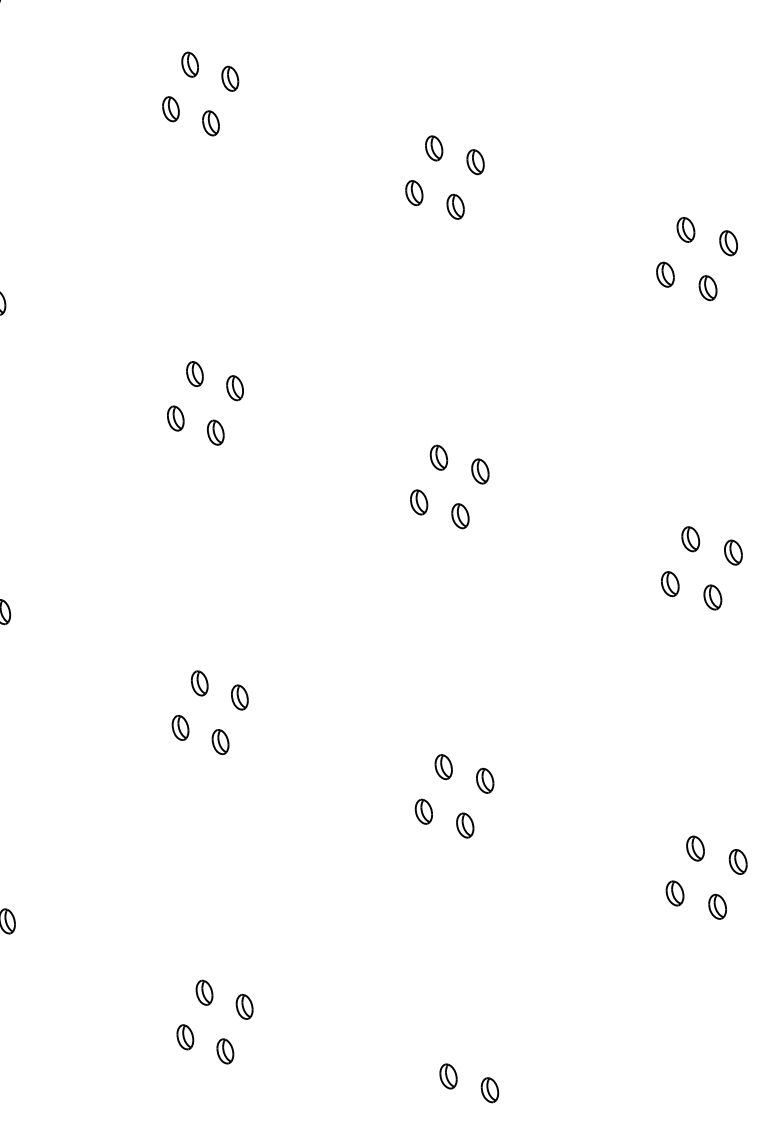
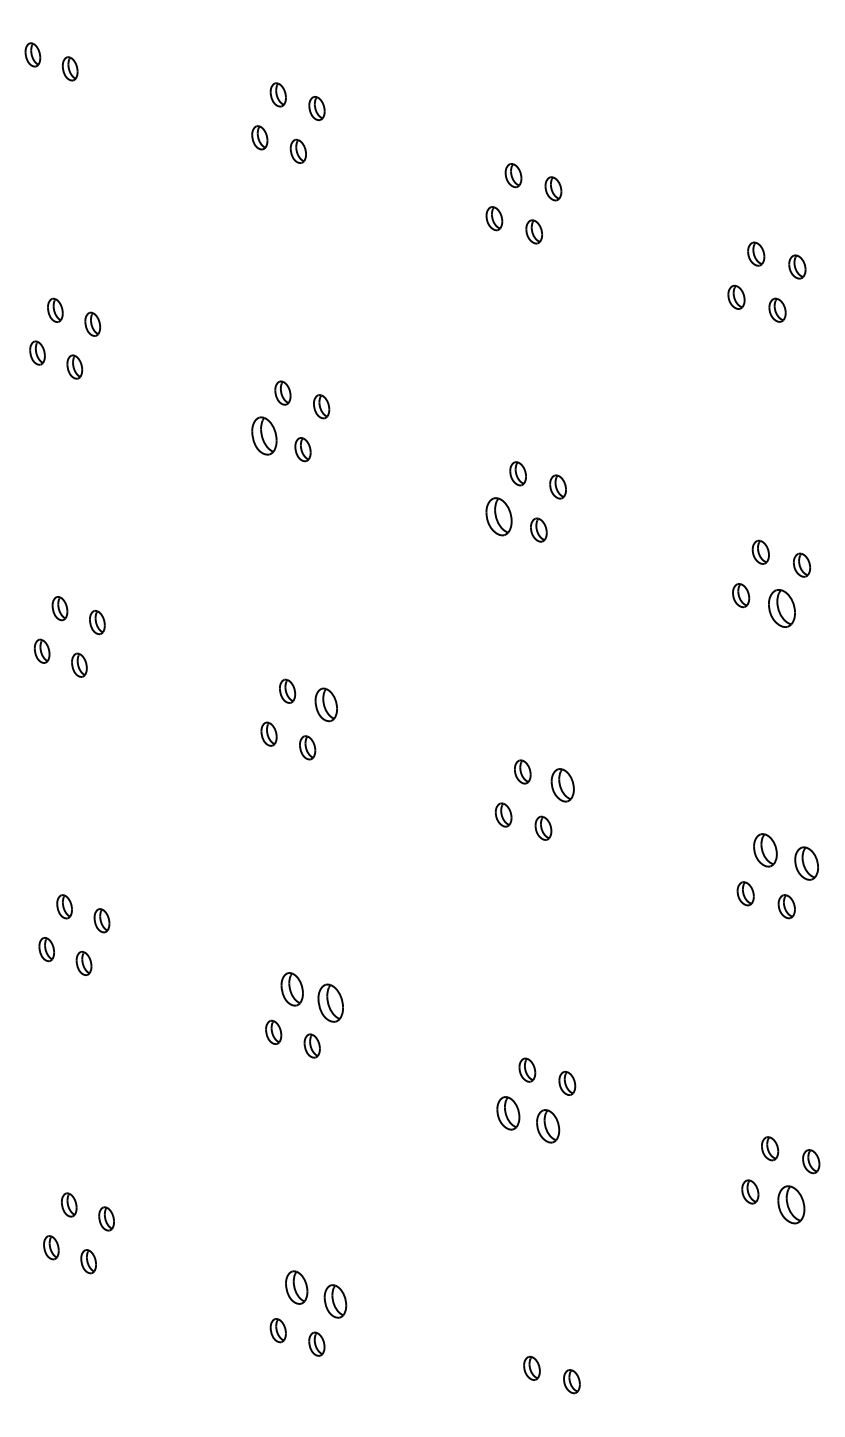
part: (171, 108) -> (264, 435), size x1.6
part: (413, 192) -> (498, 516), size x1.6
part: (708, 288) -> (782, 608), size x1.6
part: (234, 387) -> (325, 704), size x1.4
part: (480, 470) -> (562, 784), size x1.4
part: (690, 539) -> (765, 850), size x1.4
part: (733, 551) -> (806, 862), size x1.4
part: (199, 683) -> (291, 989), size x1.4
part: (239, 696) -> (330, 1002), size x1.6
part: (423, 811) -> (507, 1112), size x1.4
part: (464, 825) -> (547, 1126), size x1.4
part: (717, 906) -> (791, 1204), size x1.6
part: (204, 992) -> (296, 1287), size x1.4
part: (244, 1006) -> (335, 1300), size x1.4

